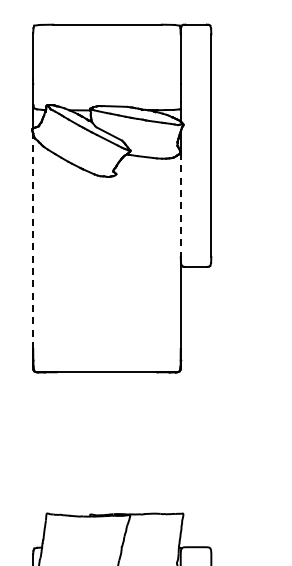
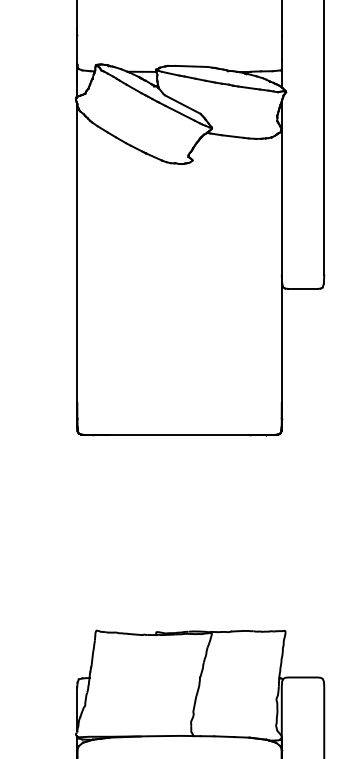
line: (180, 205) -> (281, 203), dashed -> solid
line: (33, 241) -> (77, 253), dashed -> solid

